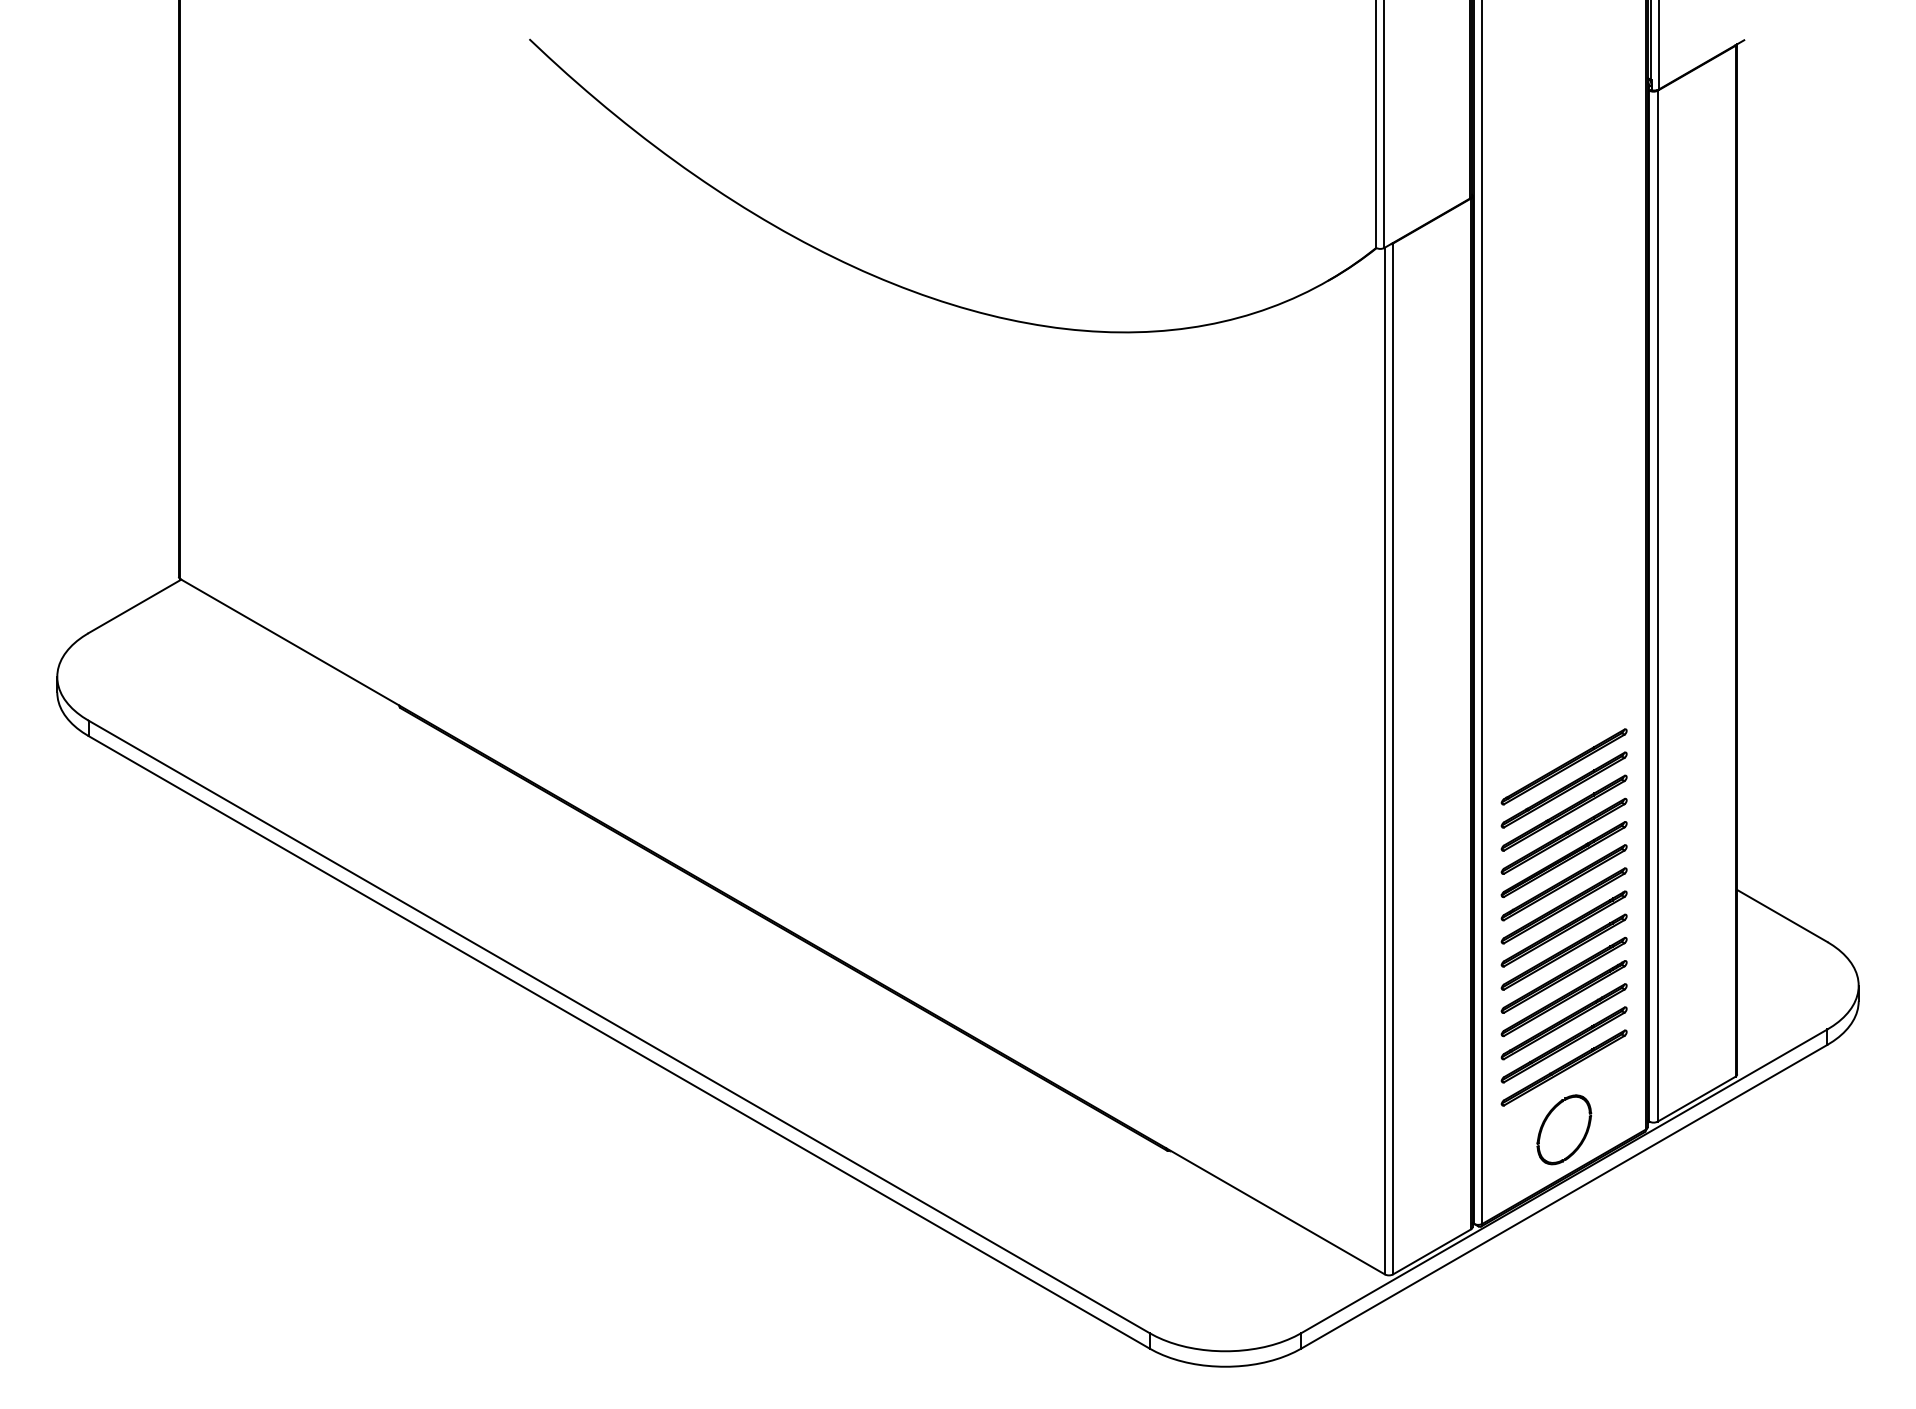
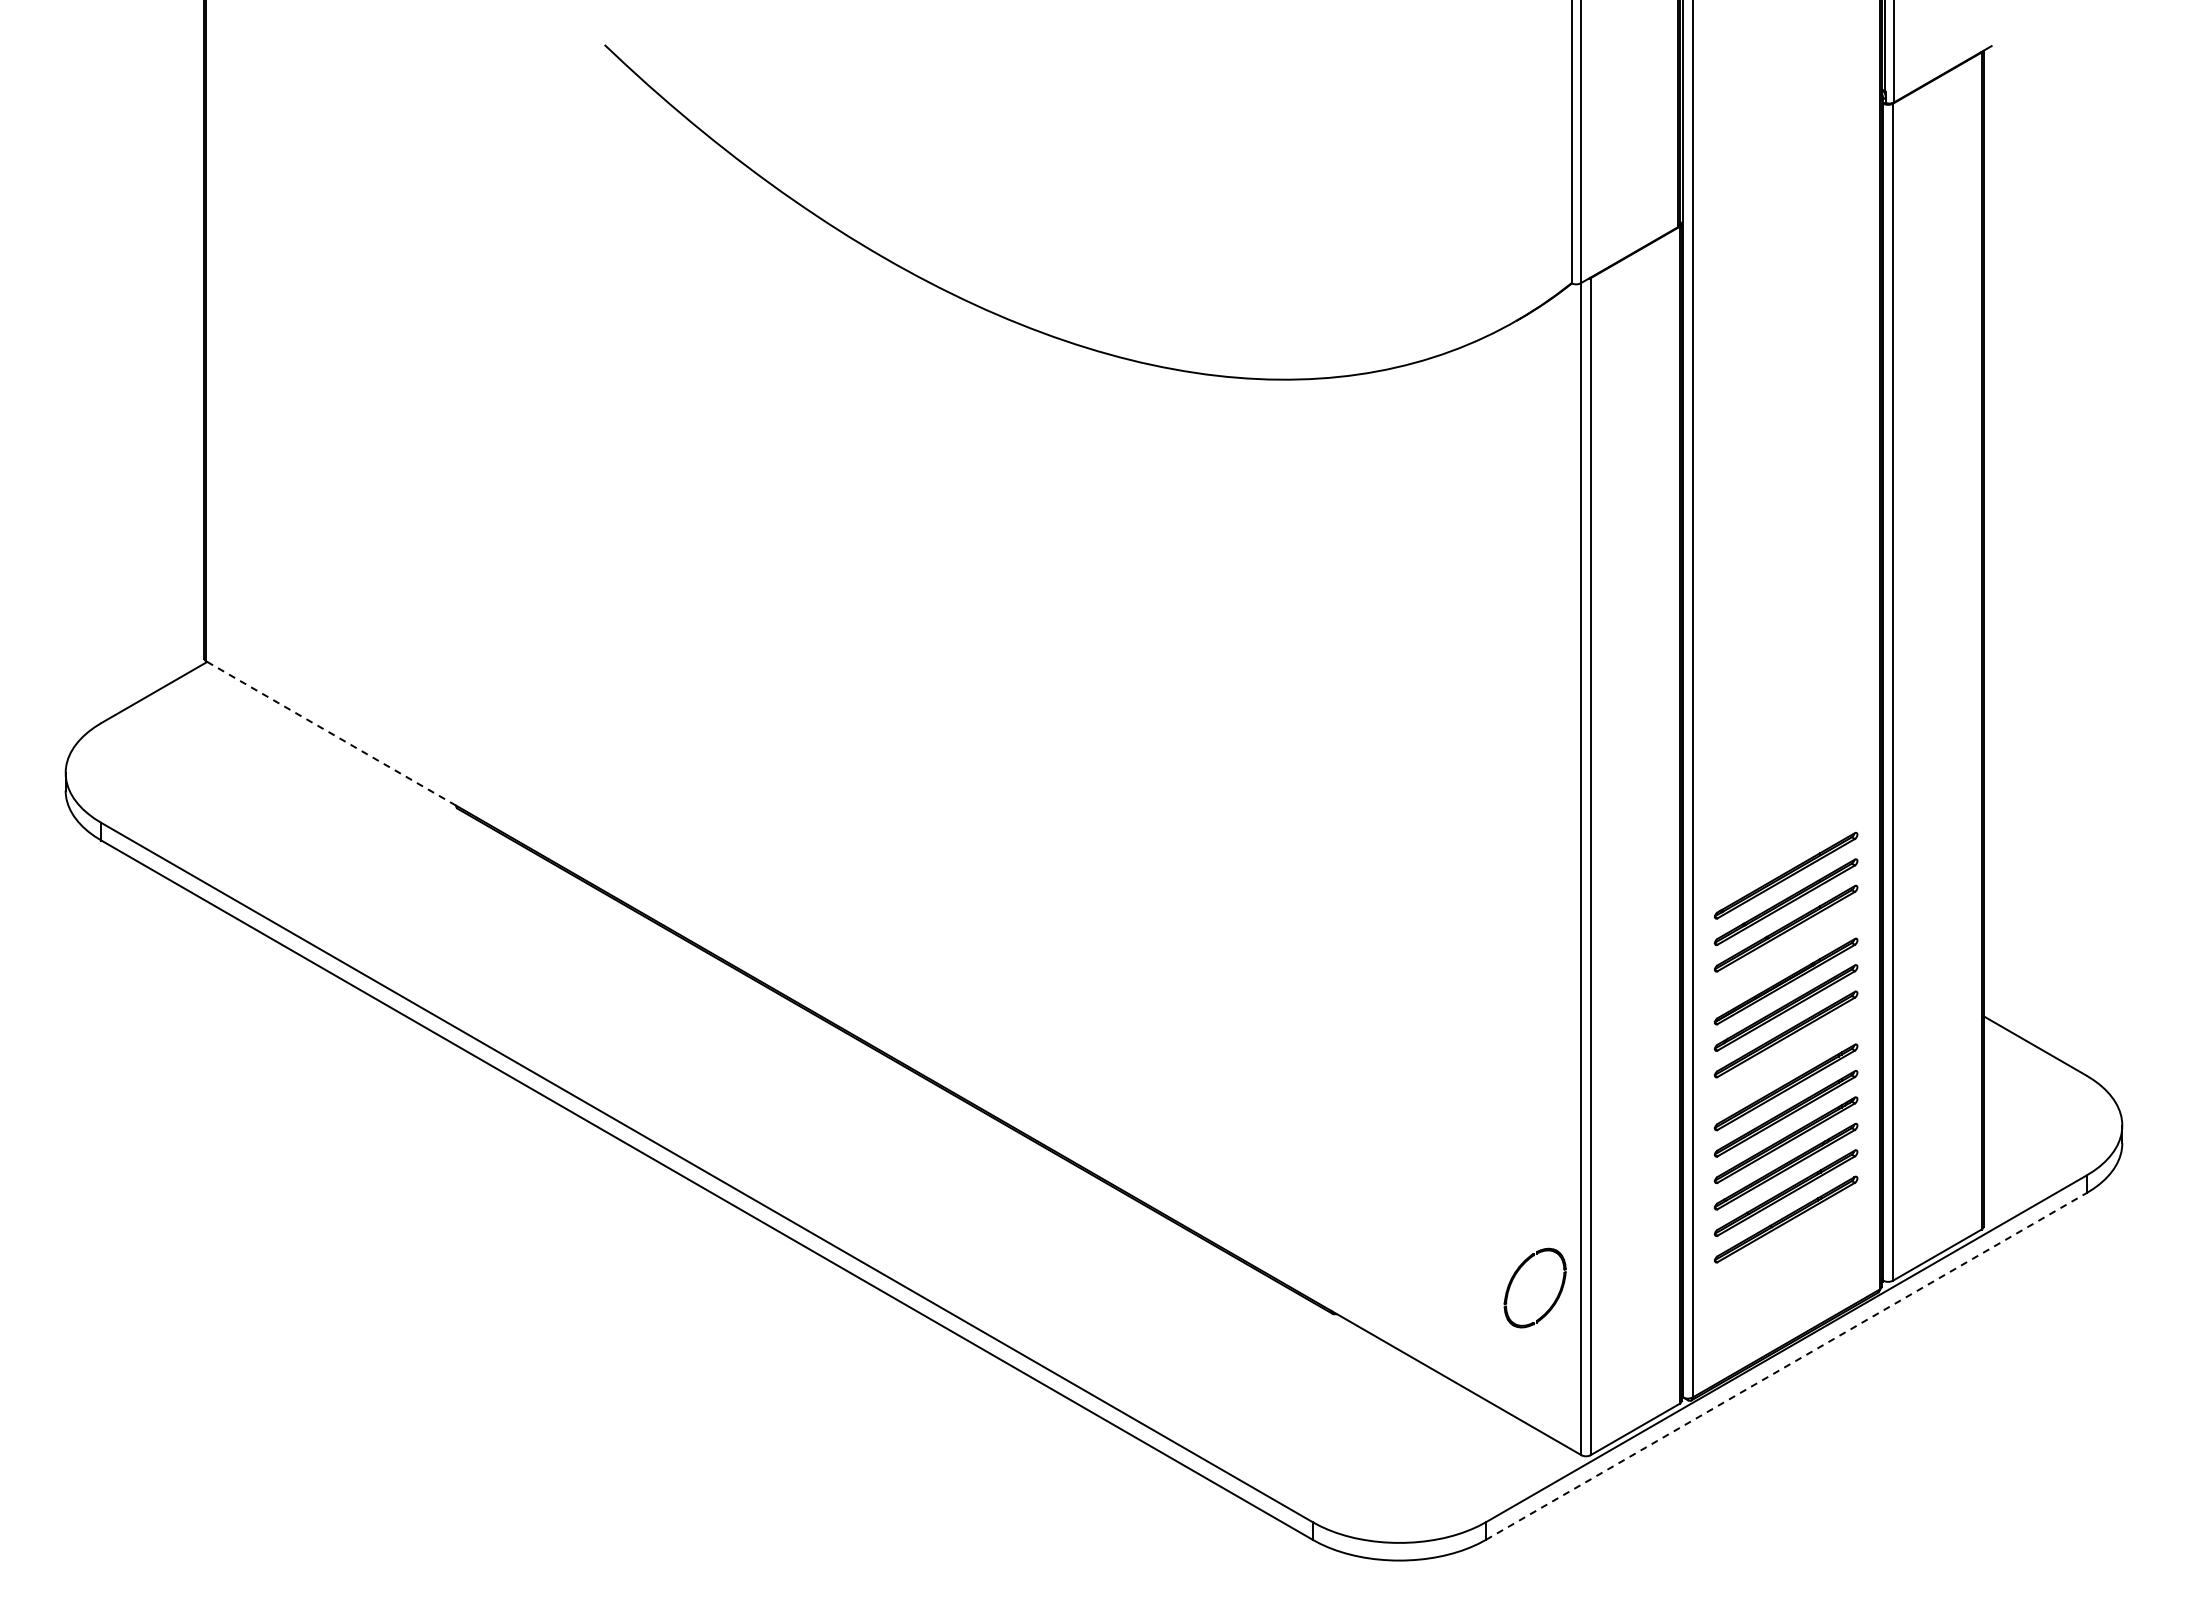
line: (289, 642) -> (330, 733), solid -> dashed
part: (1563, 835) -> (1785, 954), removed
part: (1563, 928) -> (1785, 1060), removed
part: (1546, 1121) -> (1514, 1278), moved
line: (1564, 1196) -> (1786, 1366), solid -> dashed

